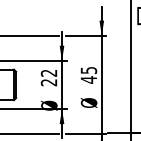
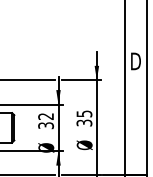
text: (88, 79) -> (84, 122), 45 -> 35
text: (48, 82) -> (45, 125), 22 -> 32

